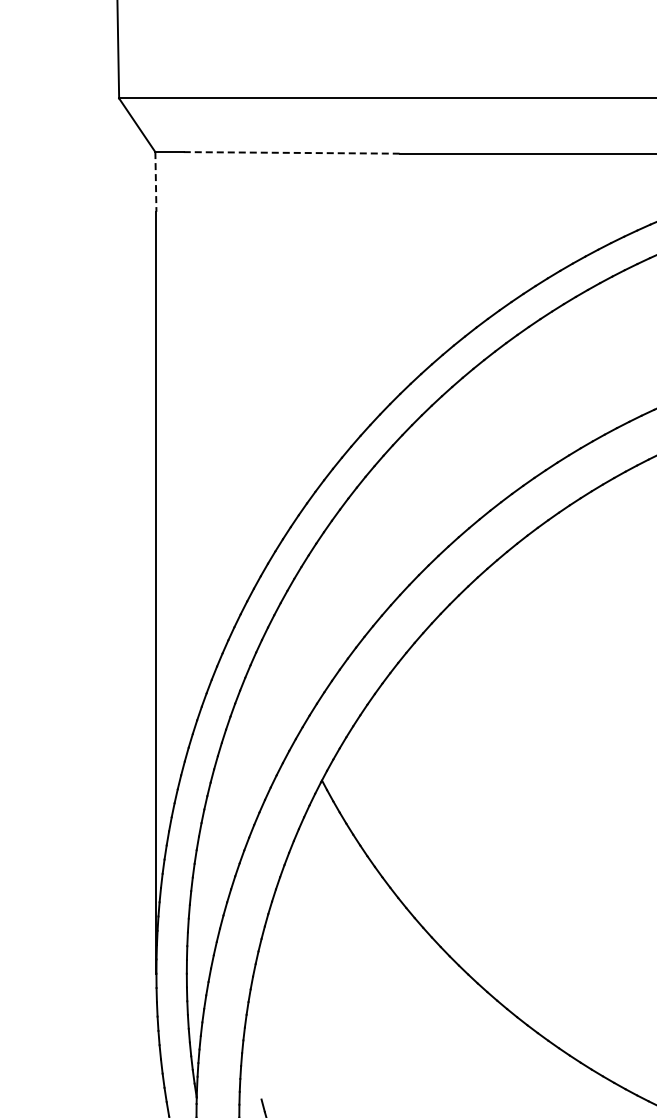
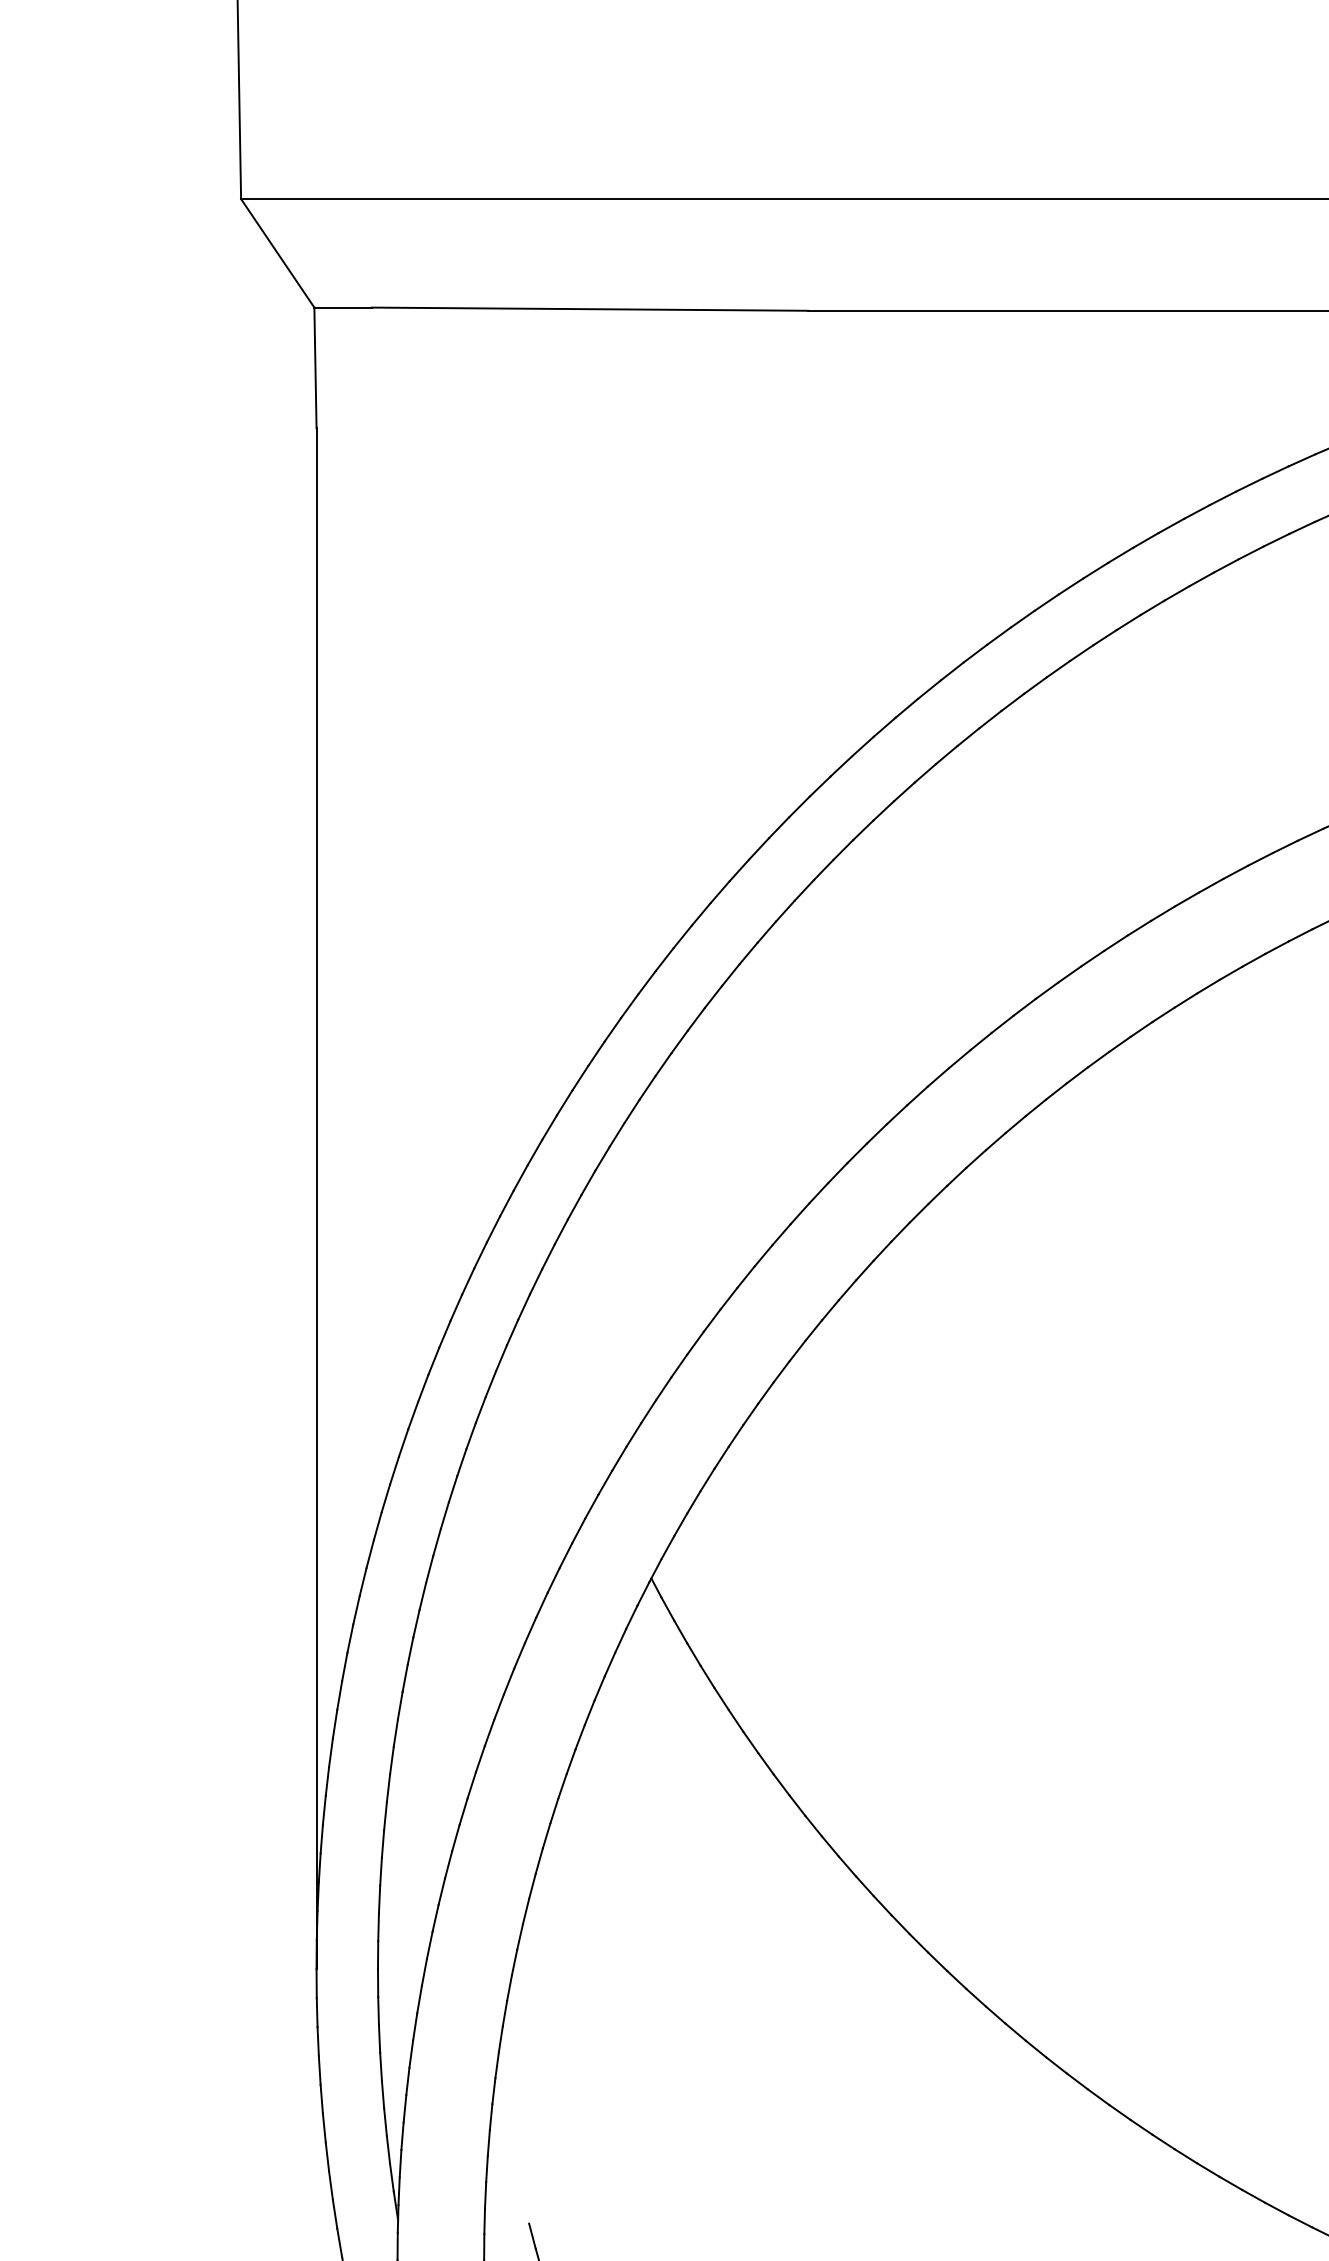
line: (291, 152) -> (589, 308), dashed -> solid
line: (155, 181) -> (314, 367), dashed -> solid

